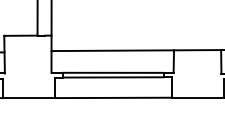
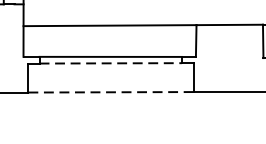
line: (113, 77) -> (111, 63), solid -> dashed
line: (113, 97) -> (111, 91), solid -> dashed

